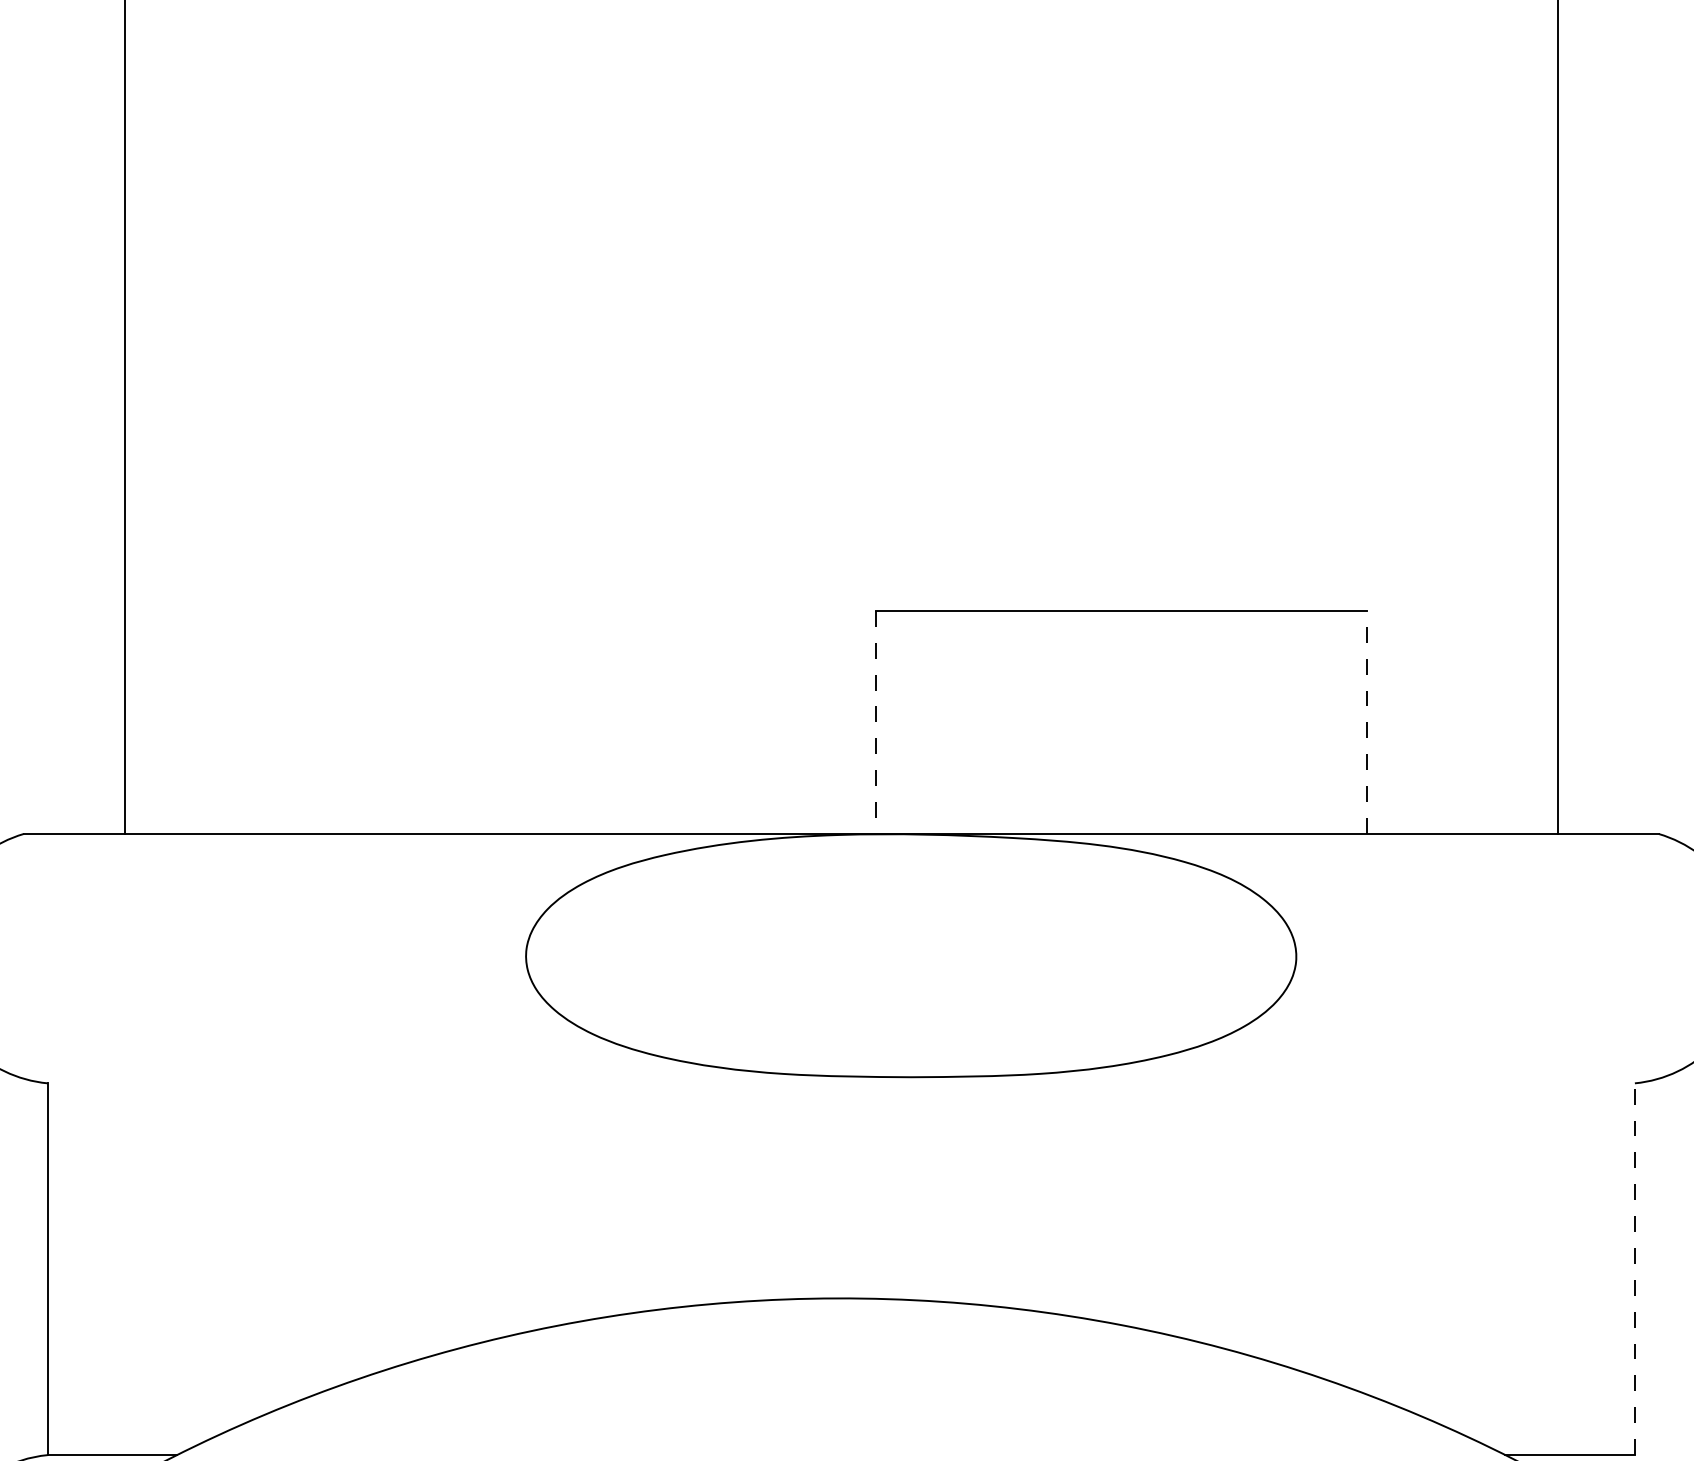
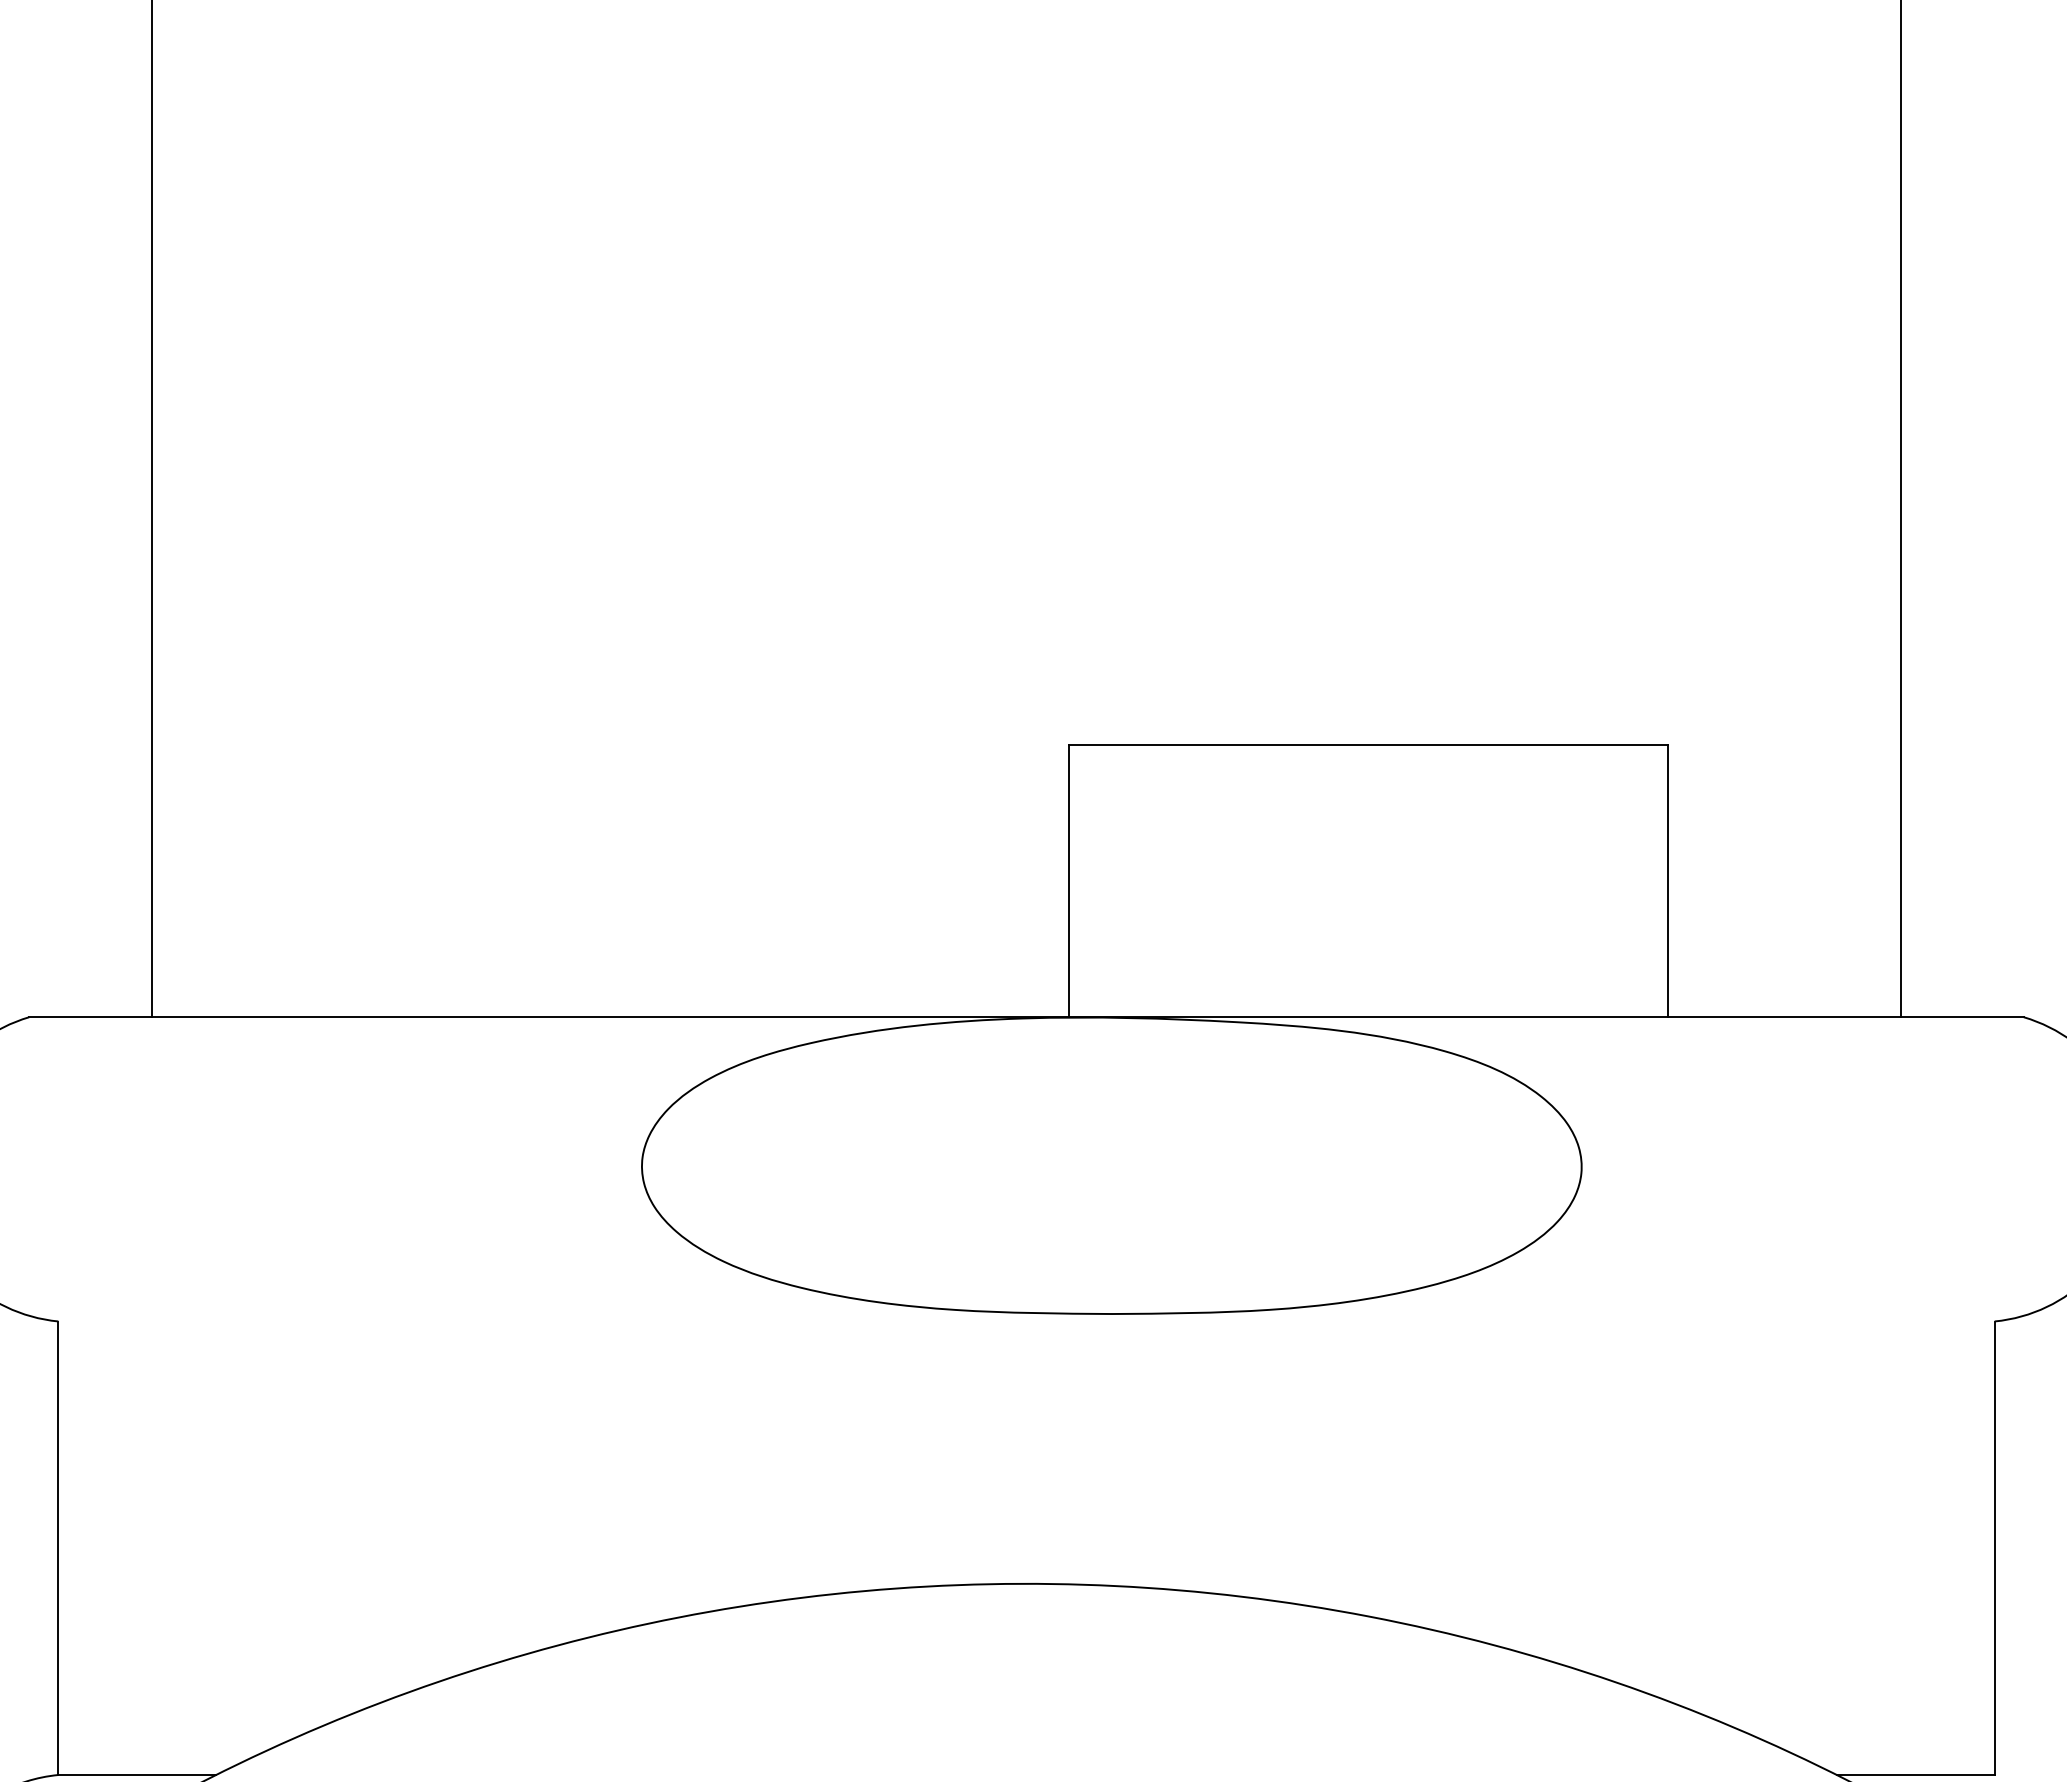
line: (1366, 721) -> (1667, 880), dashed -> solid
line: (876, 722) -> (1069, 881), dashed -> solid
line: (1634, 1269) -> (1994, 1548), dashed -> solid

